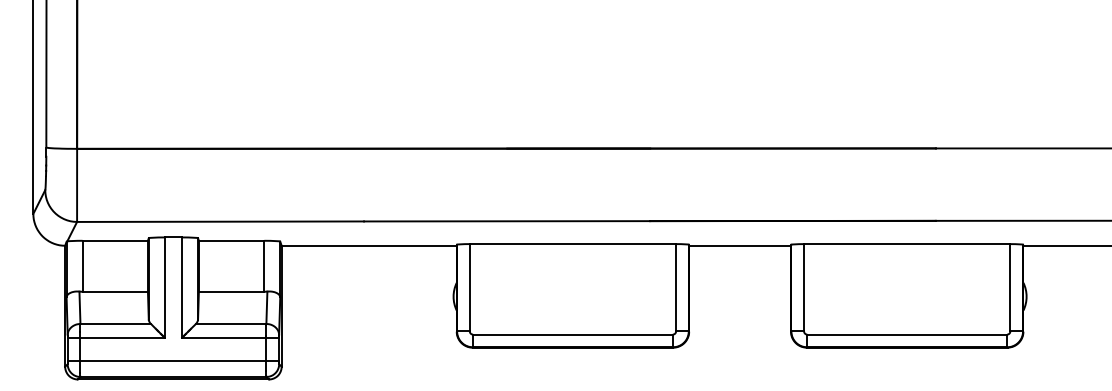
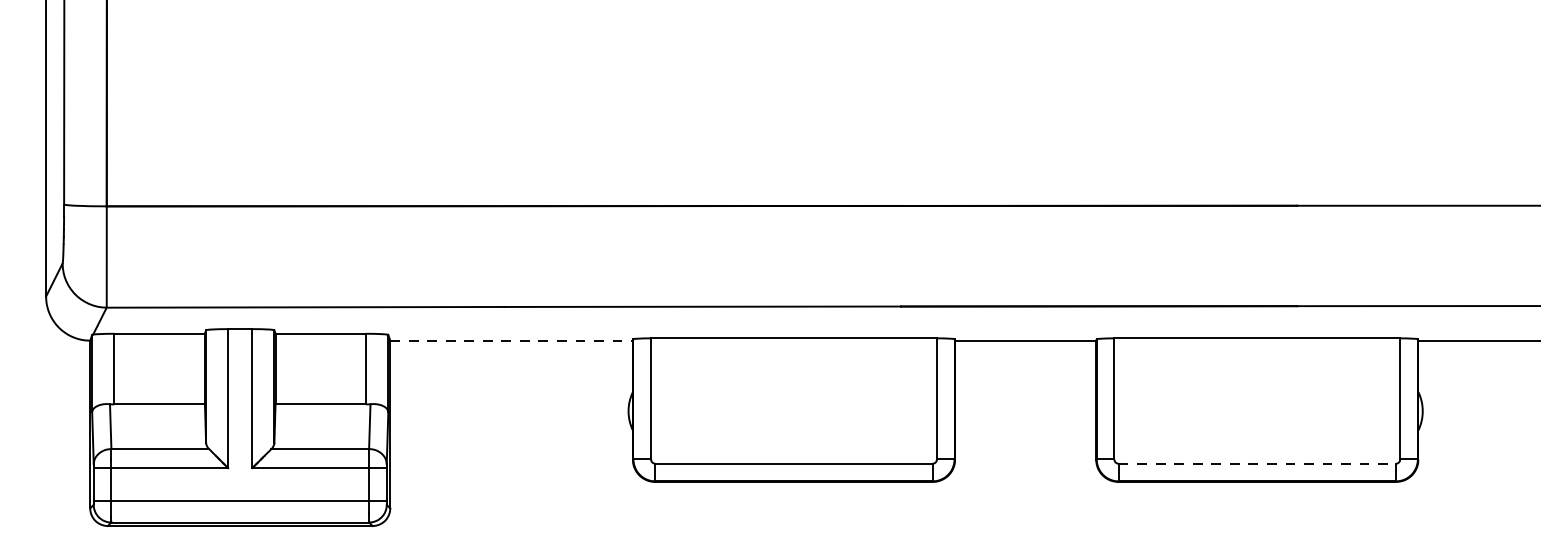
line: (369, 245) -> (512, 340), solid -> dashed
line: (907, 334) -> (1257, 463), solid -> dashed

